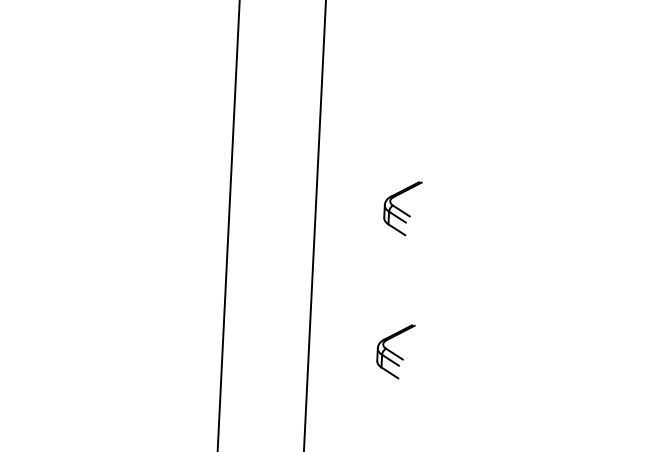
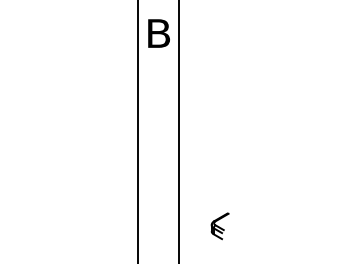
part: (401, 208) -> (219, 158), removed

